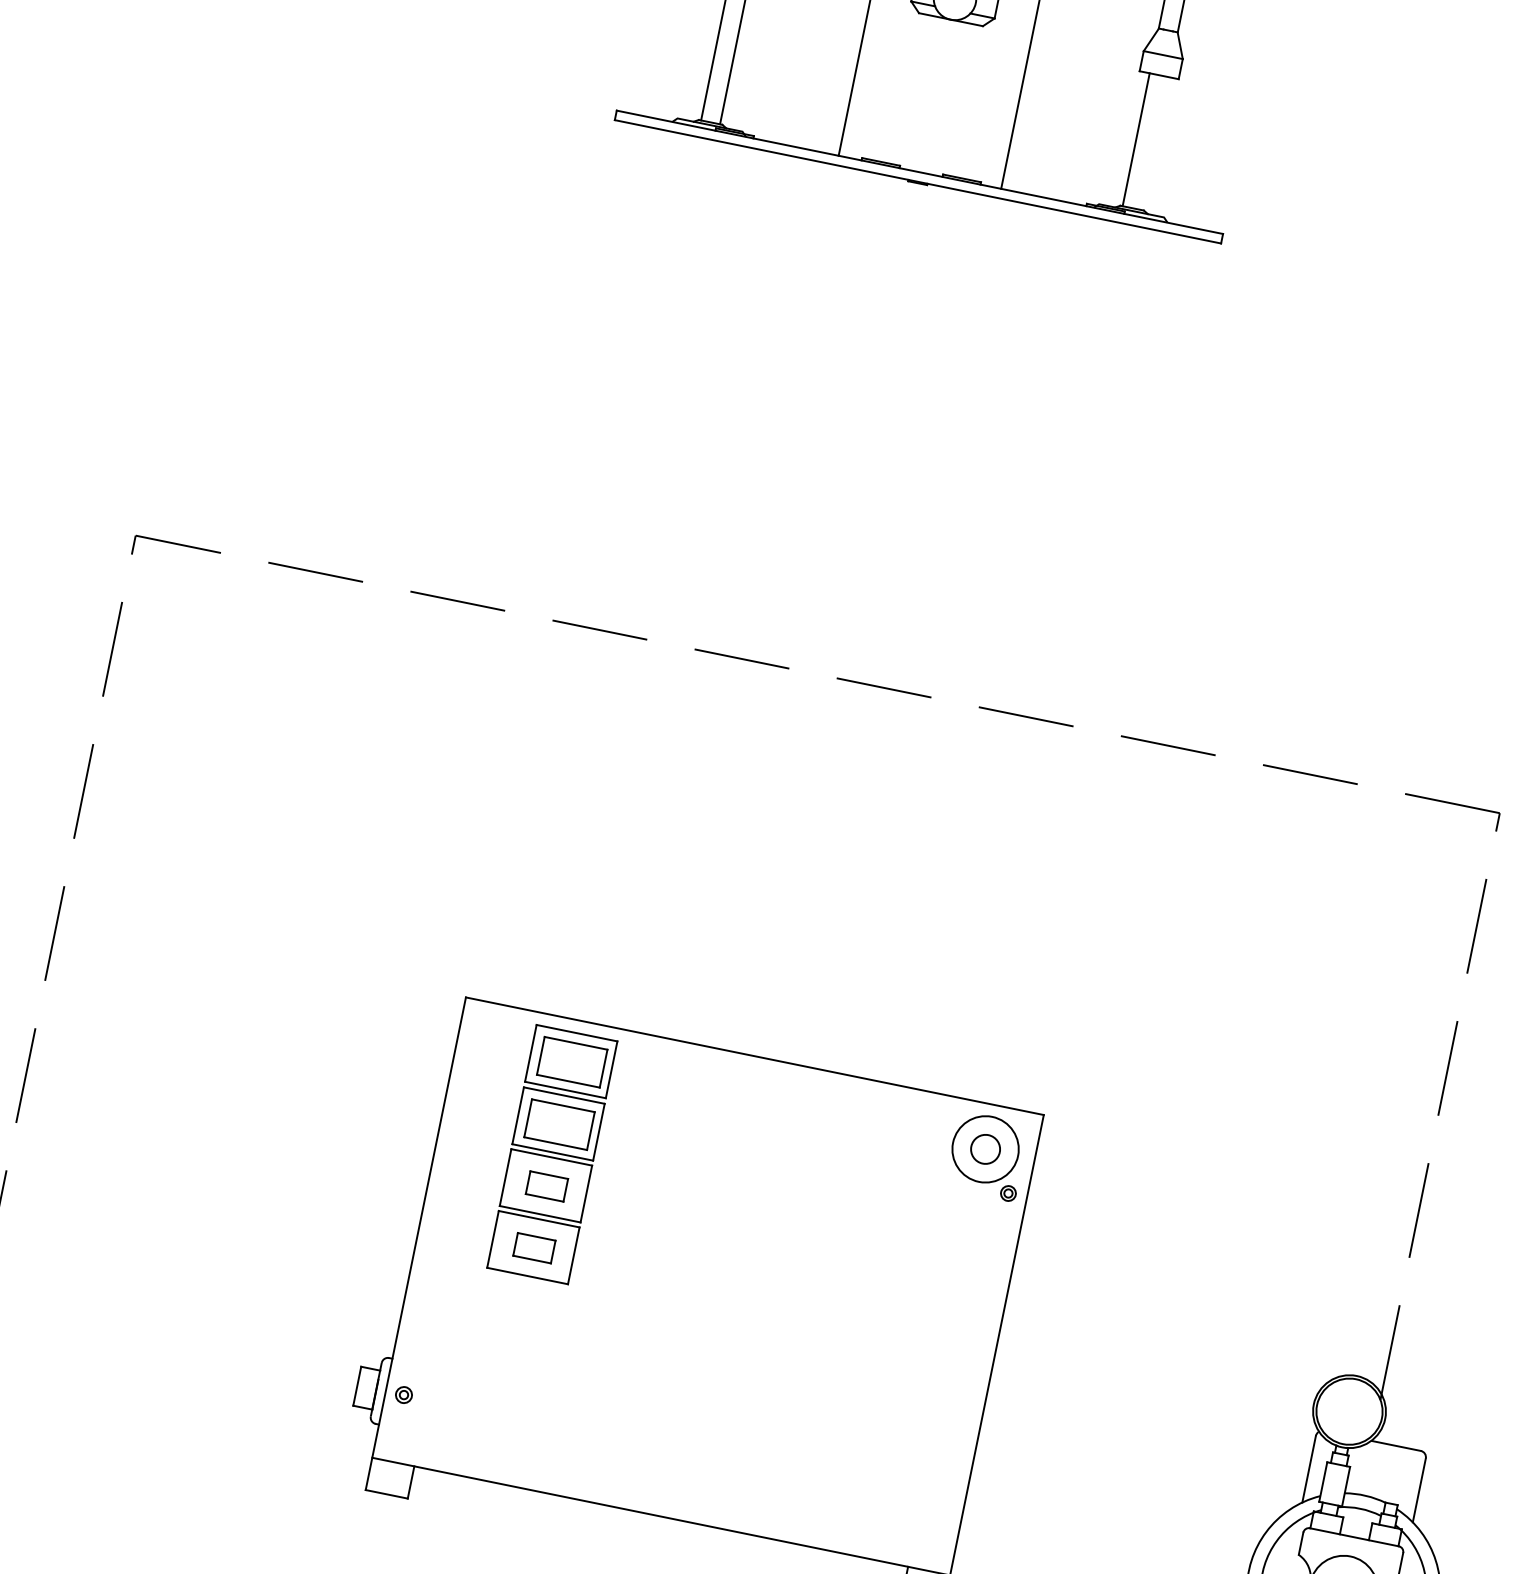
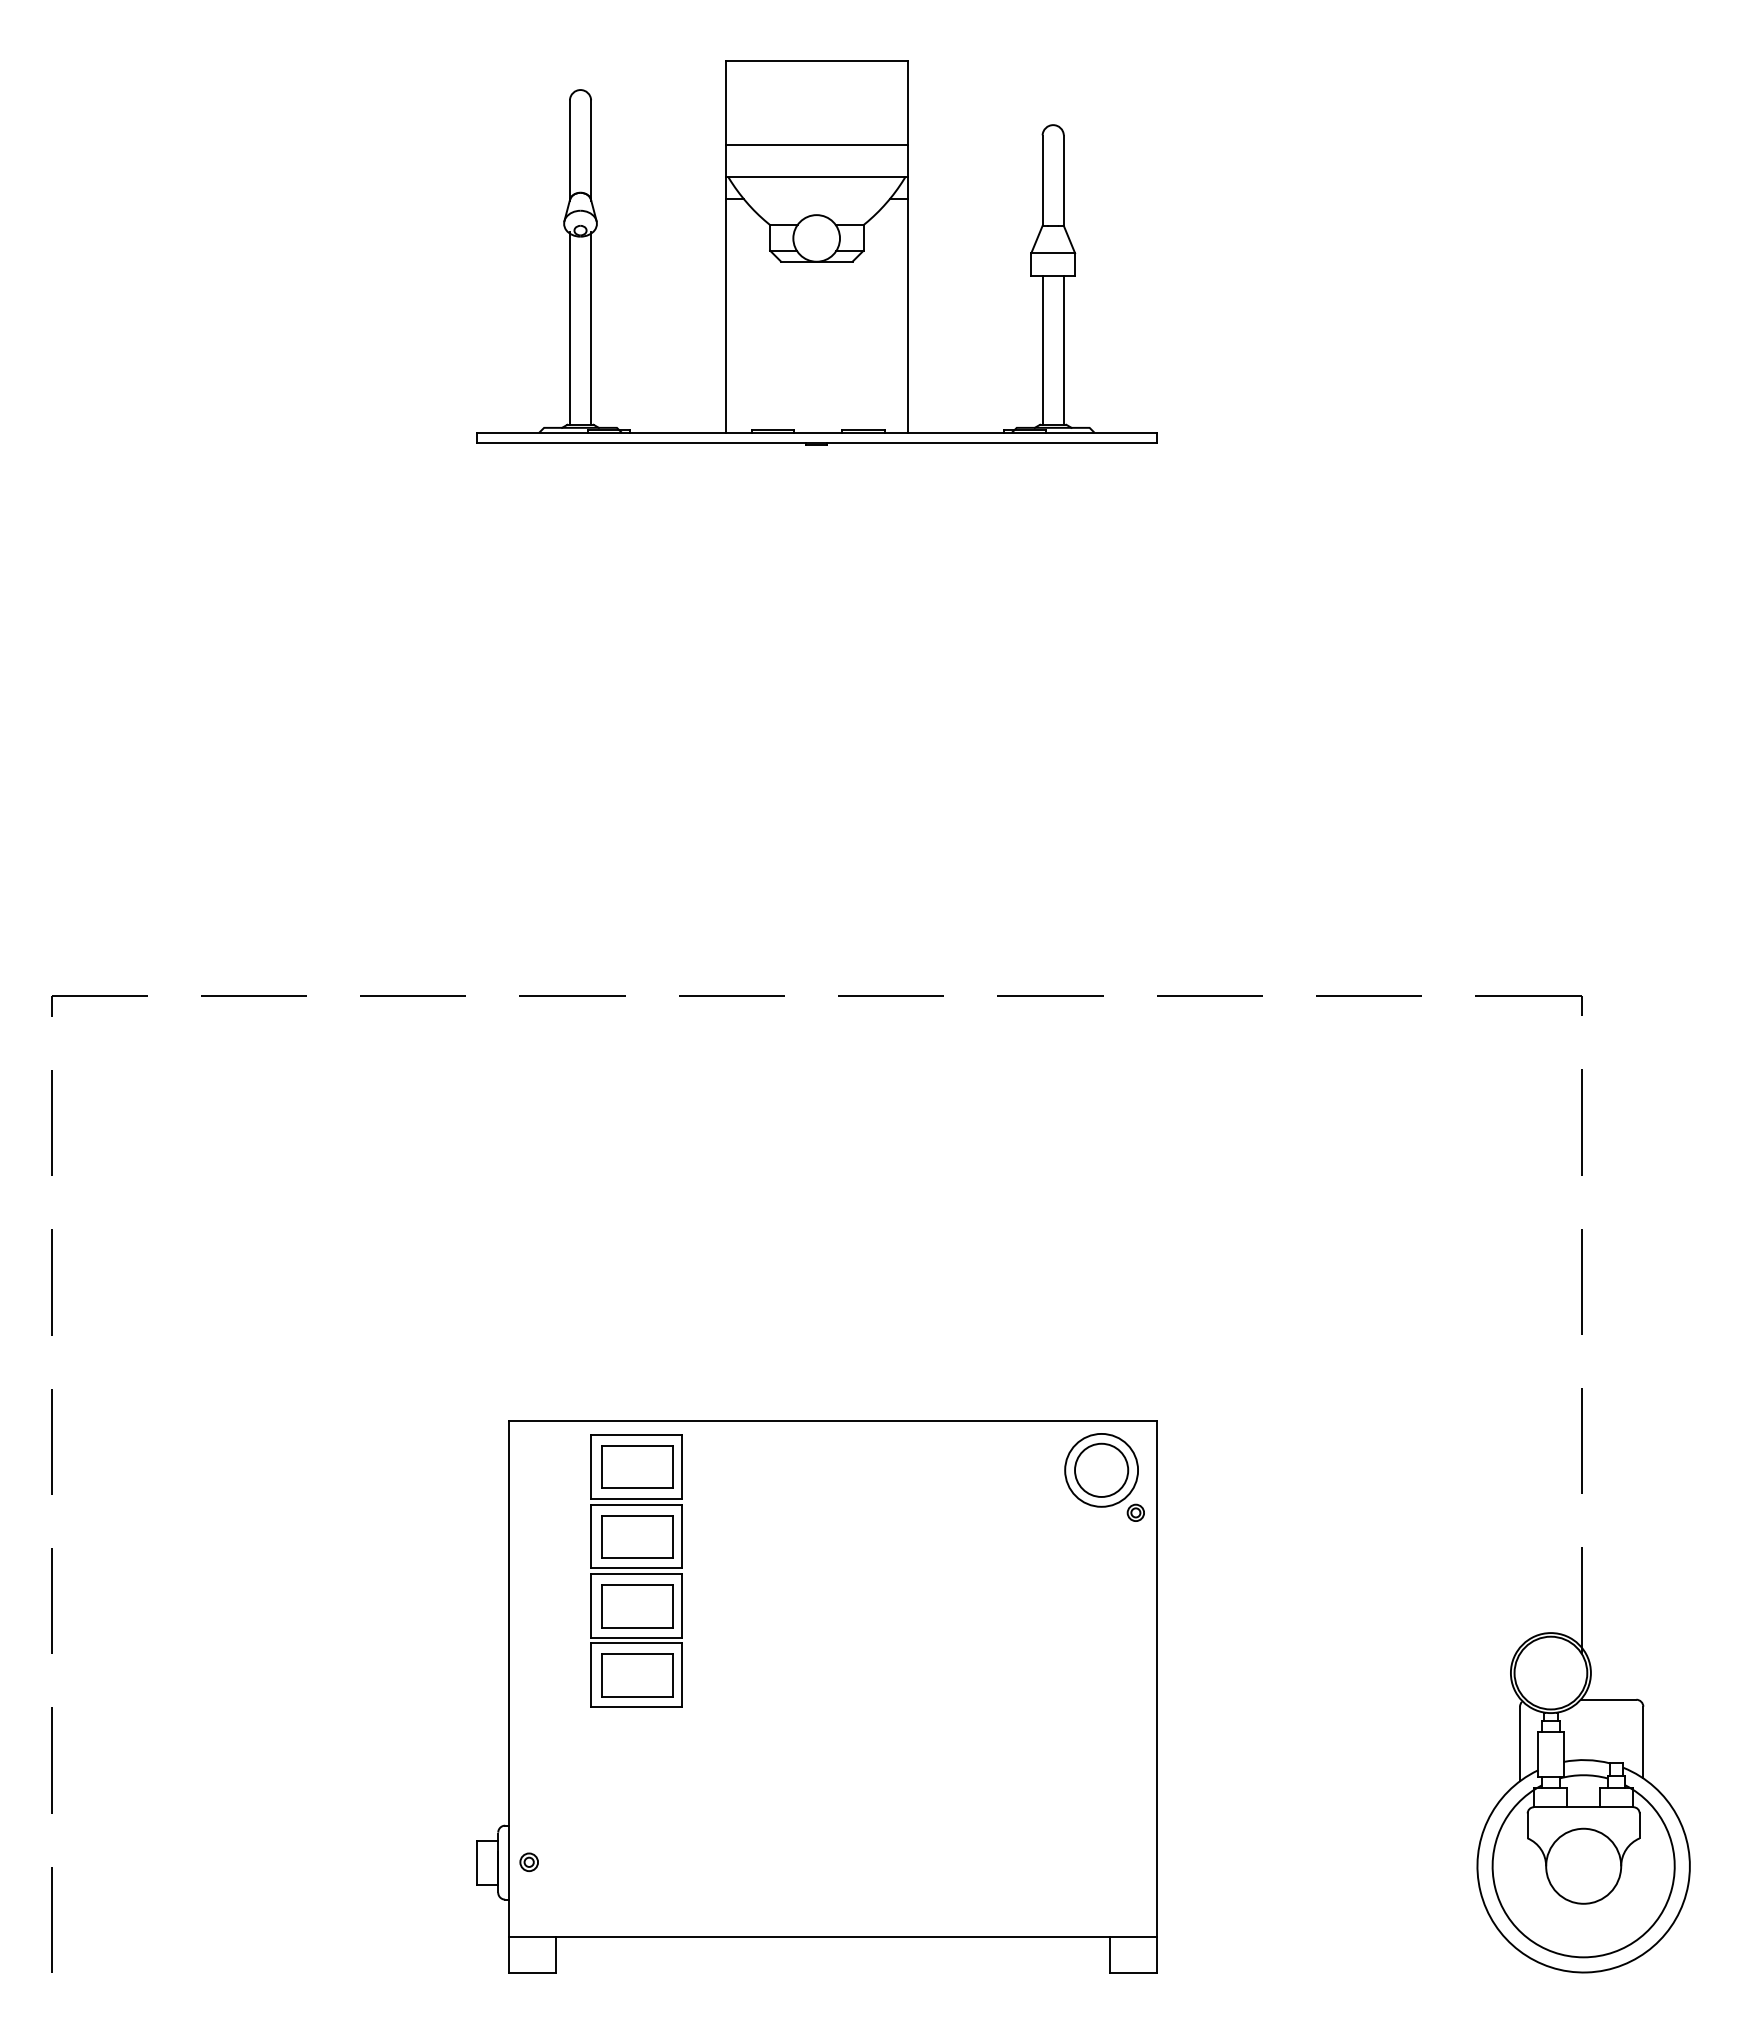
line: (1154, 142) -> (1063, 349), added
circle: (985, 1148) -> (1101, 1469), size x1.67
part: (546, 1186) -> (637, 1606), size x1.67
part: (534, 1248) -> (637, 1675), size x1.67

